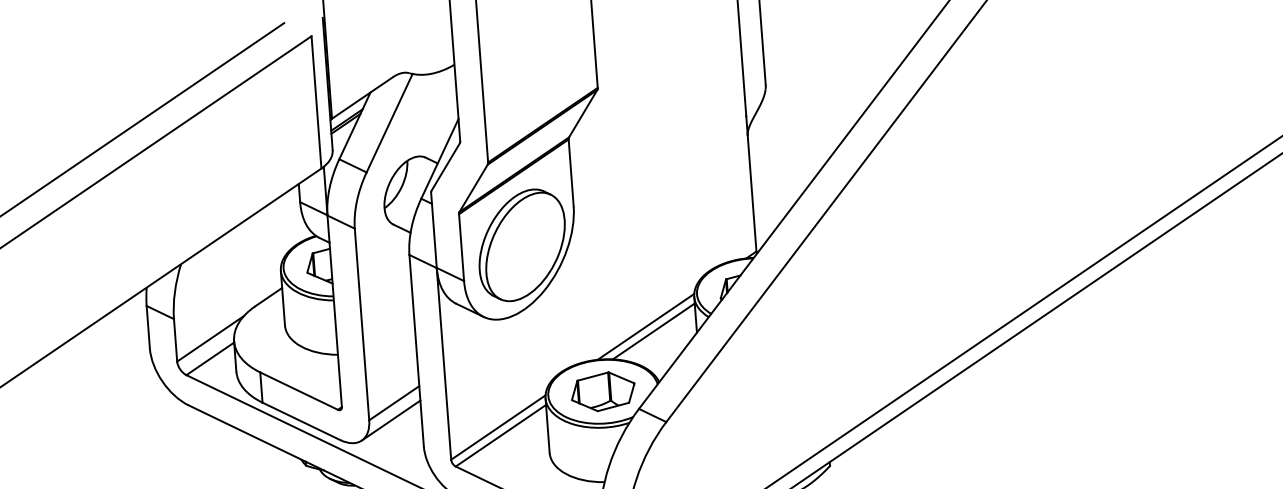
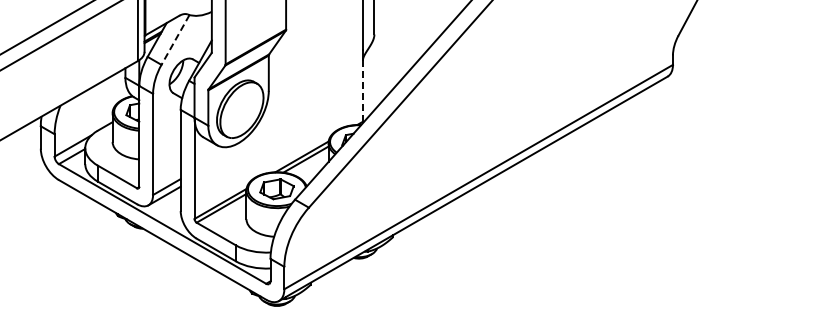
line: (389, 122) -> (175, 39), solid -> dashed
line: (751, 194) -> (362, 91), solid -> dashed

